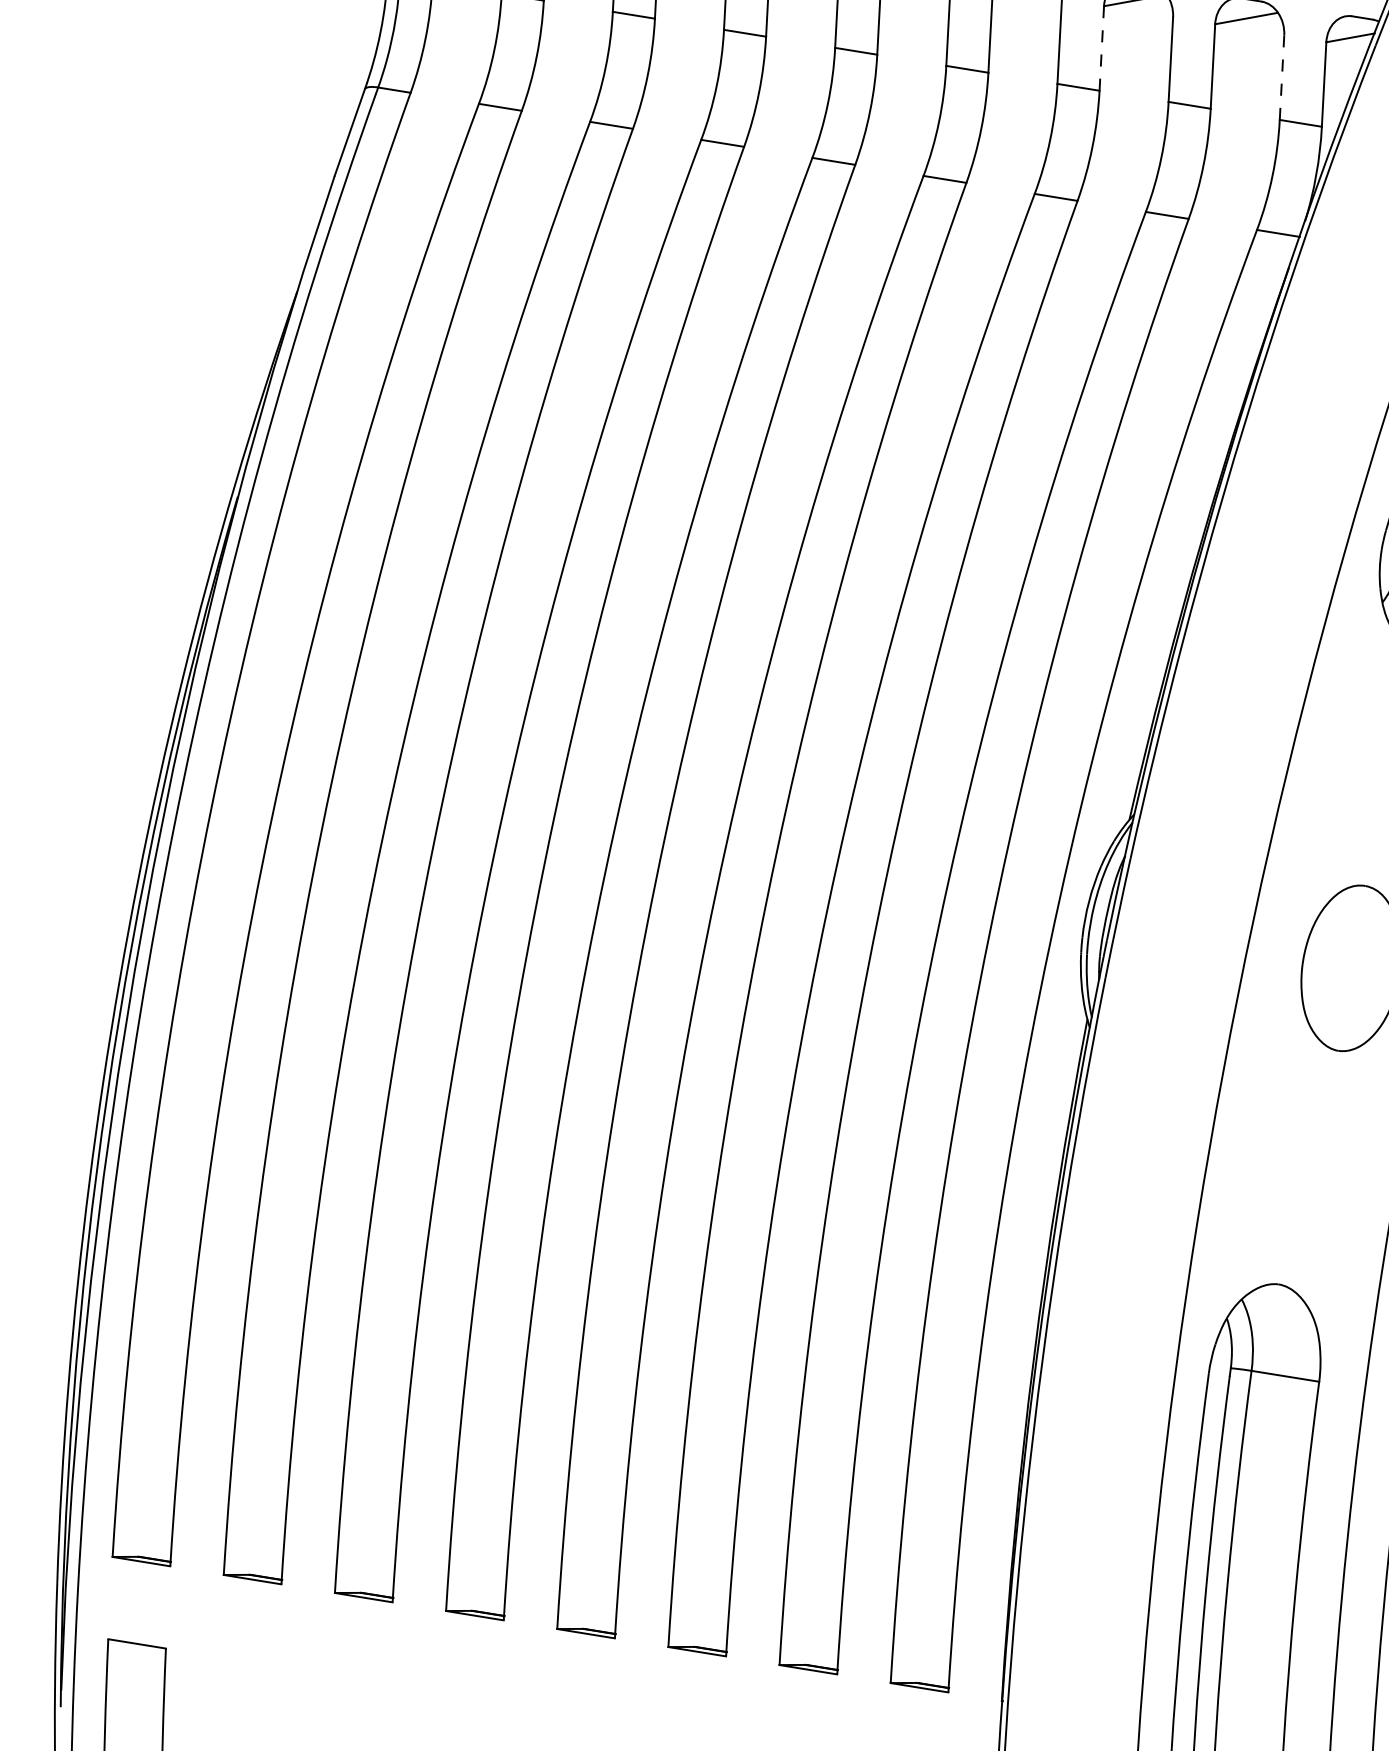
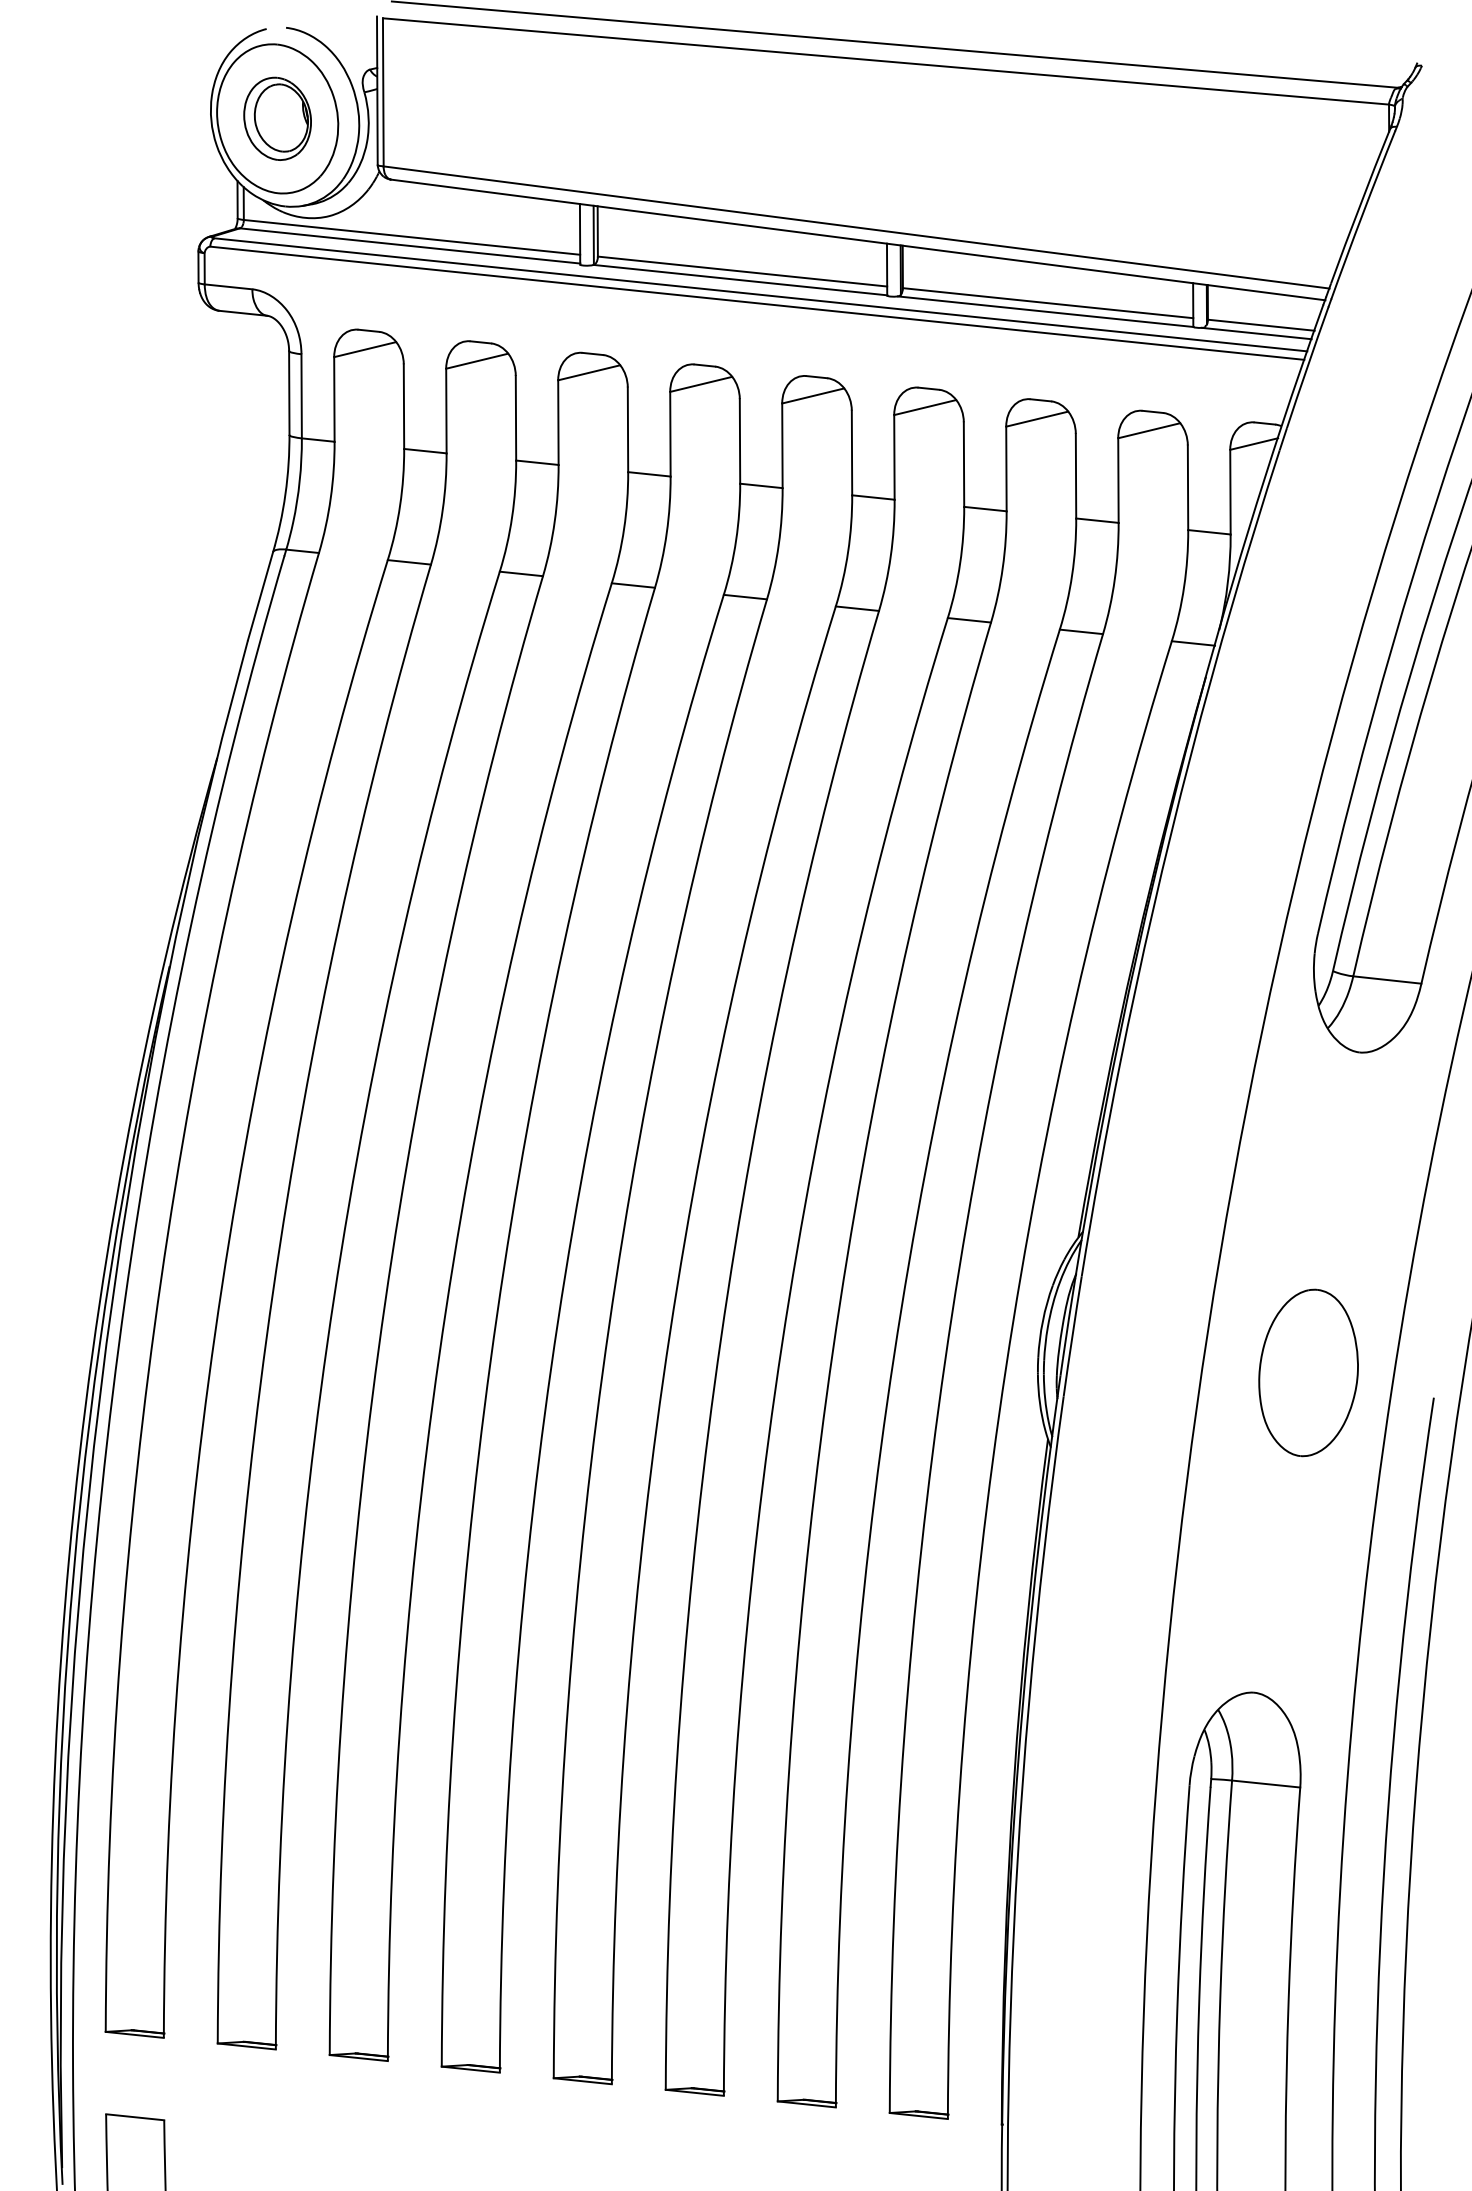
line: (1101, 48) -> (1006, 468), dashed -> solid
line: (1282, 77) -> (1188, 487), dashed -> solid

